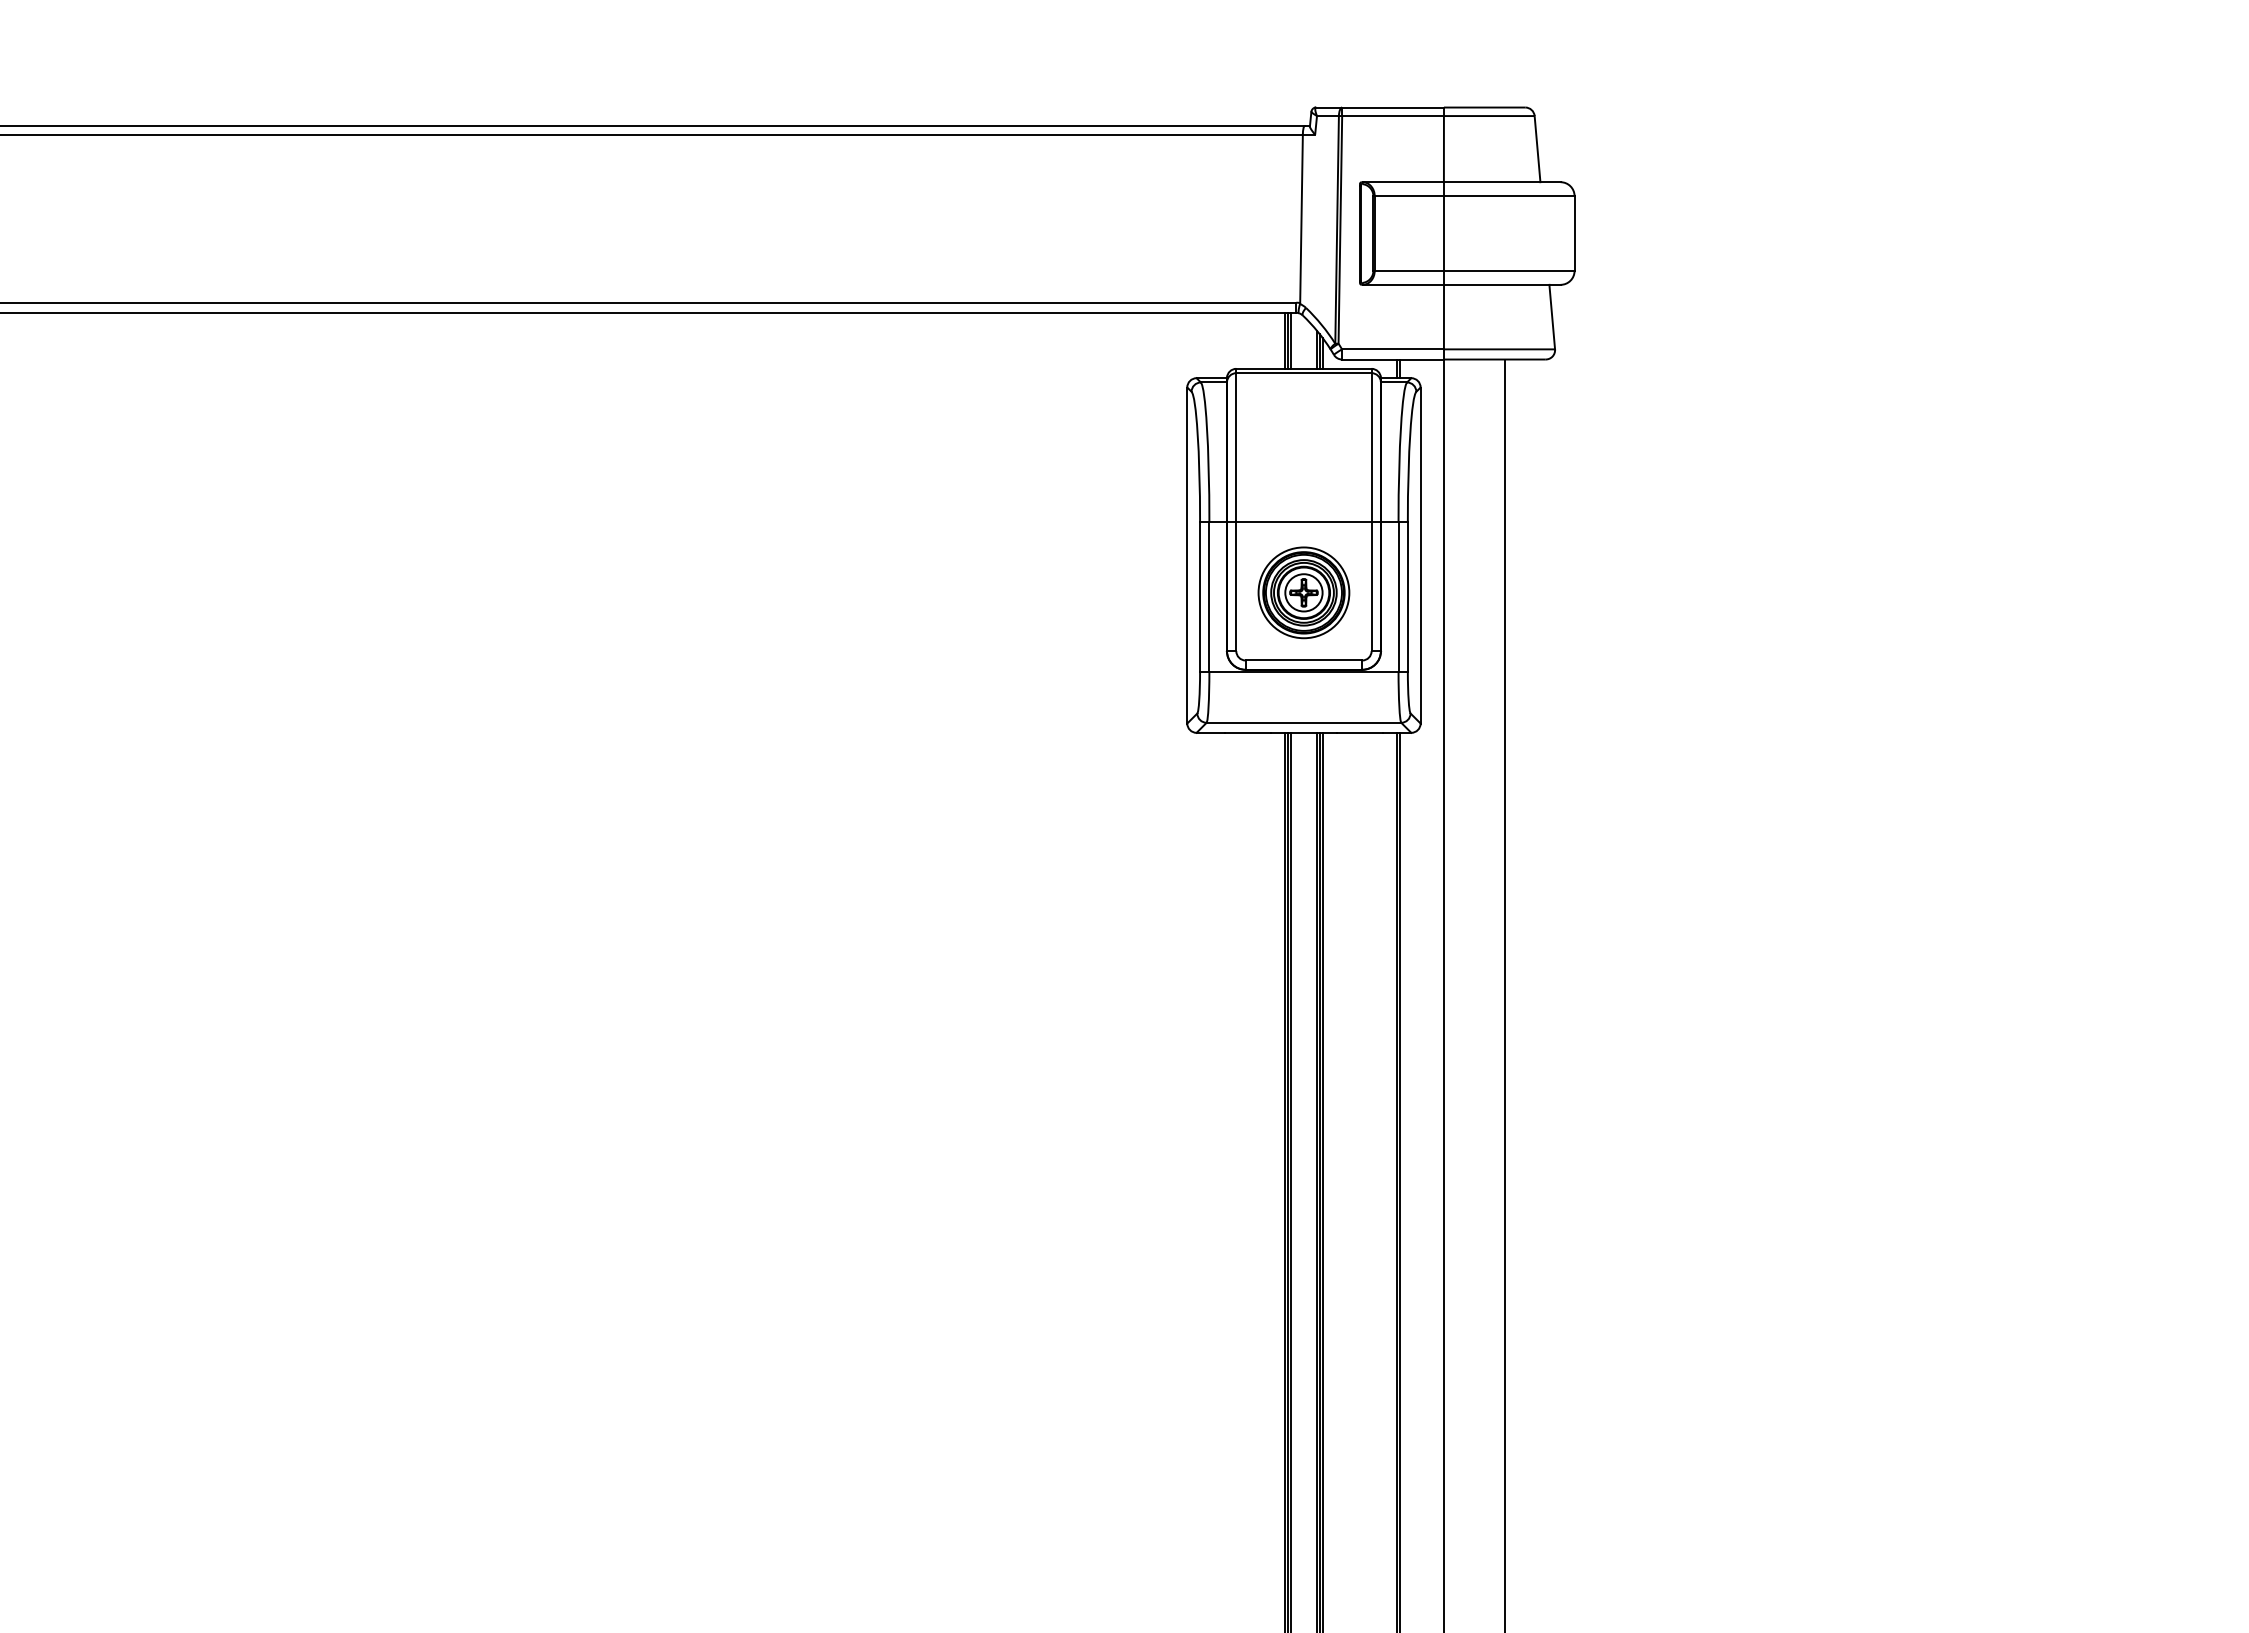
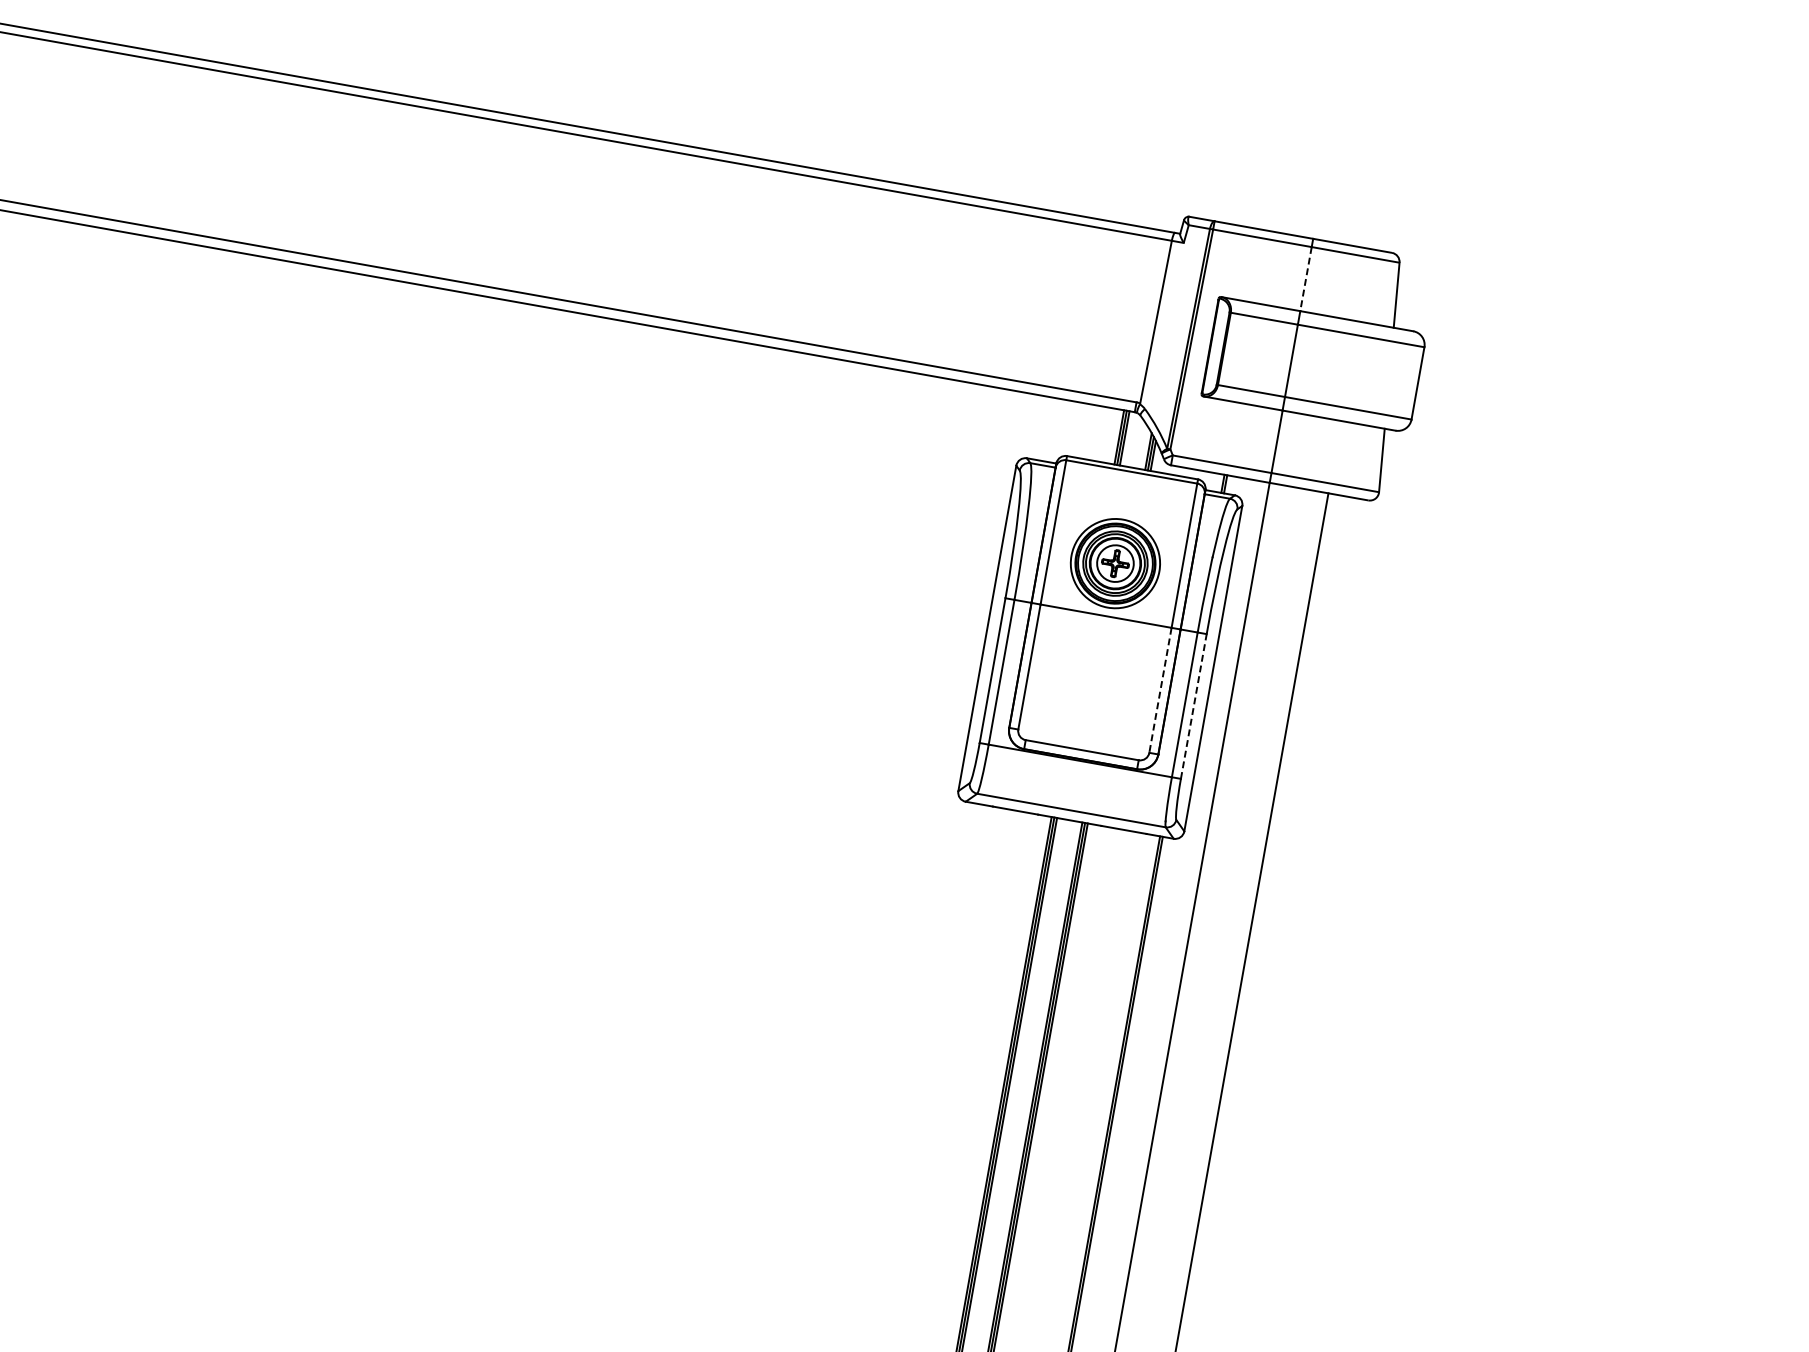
line: (1443, 149) -> (1305, 279), solid -> dashed
line: (1371, 586) -> (1160, 690), solid -> dashed
part: (1303, 592) -> (1115, 563), moved
line: (1407, 596) -> (1193, 706), solid -> dashed

